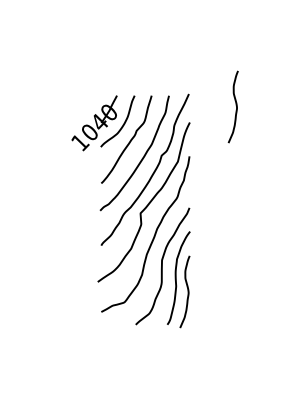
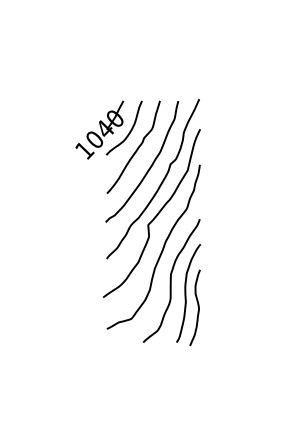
curve: (235, 105) -> (248, 111), removed

